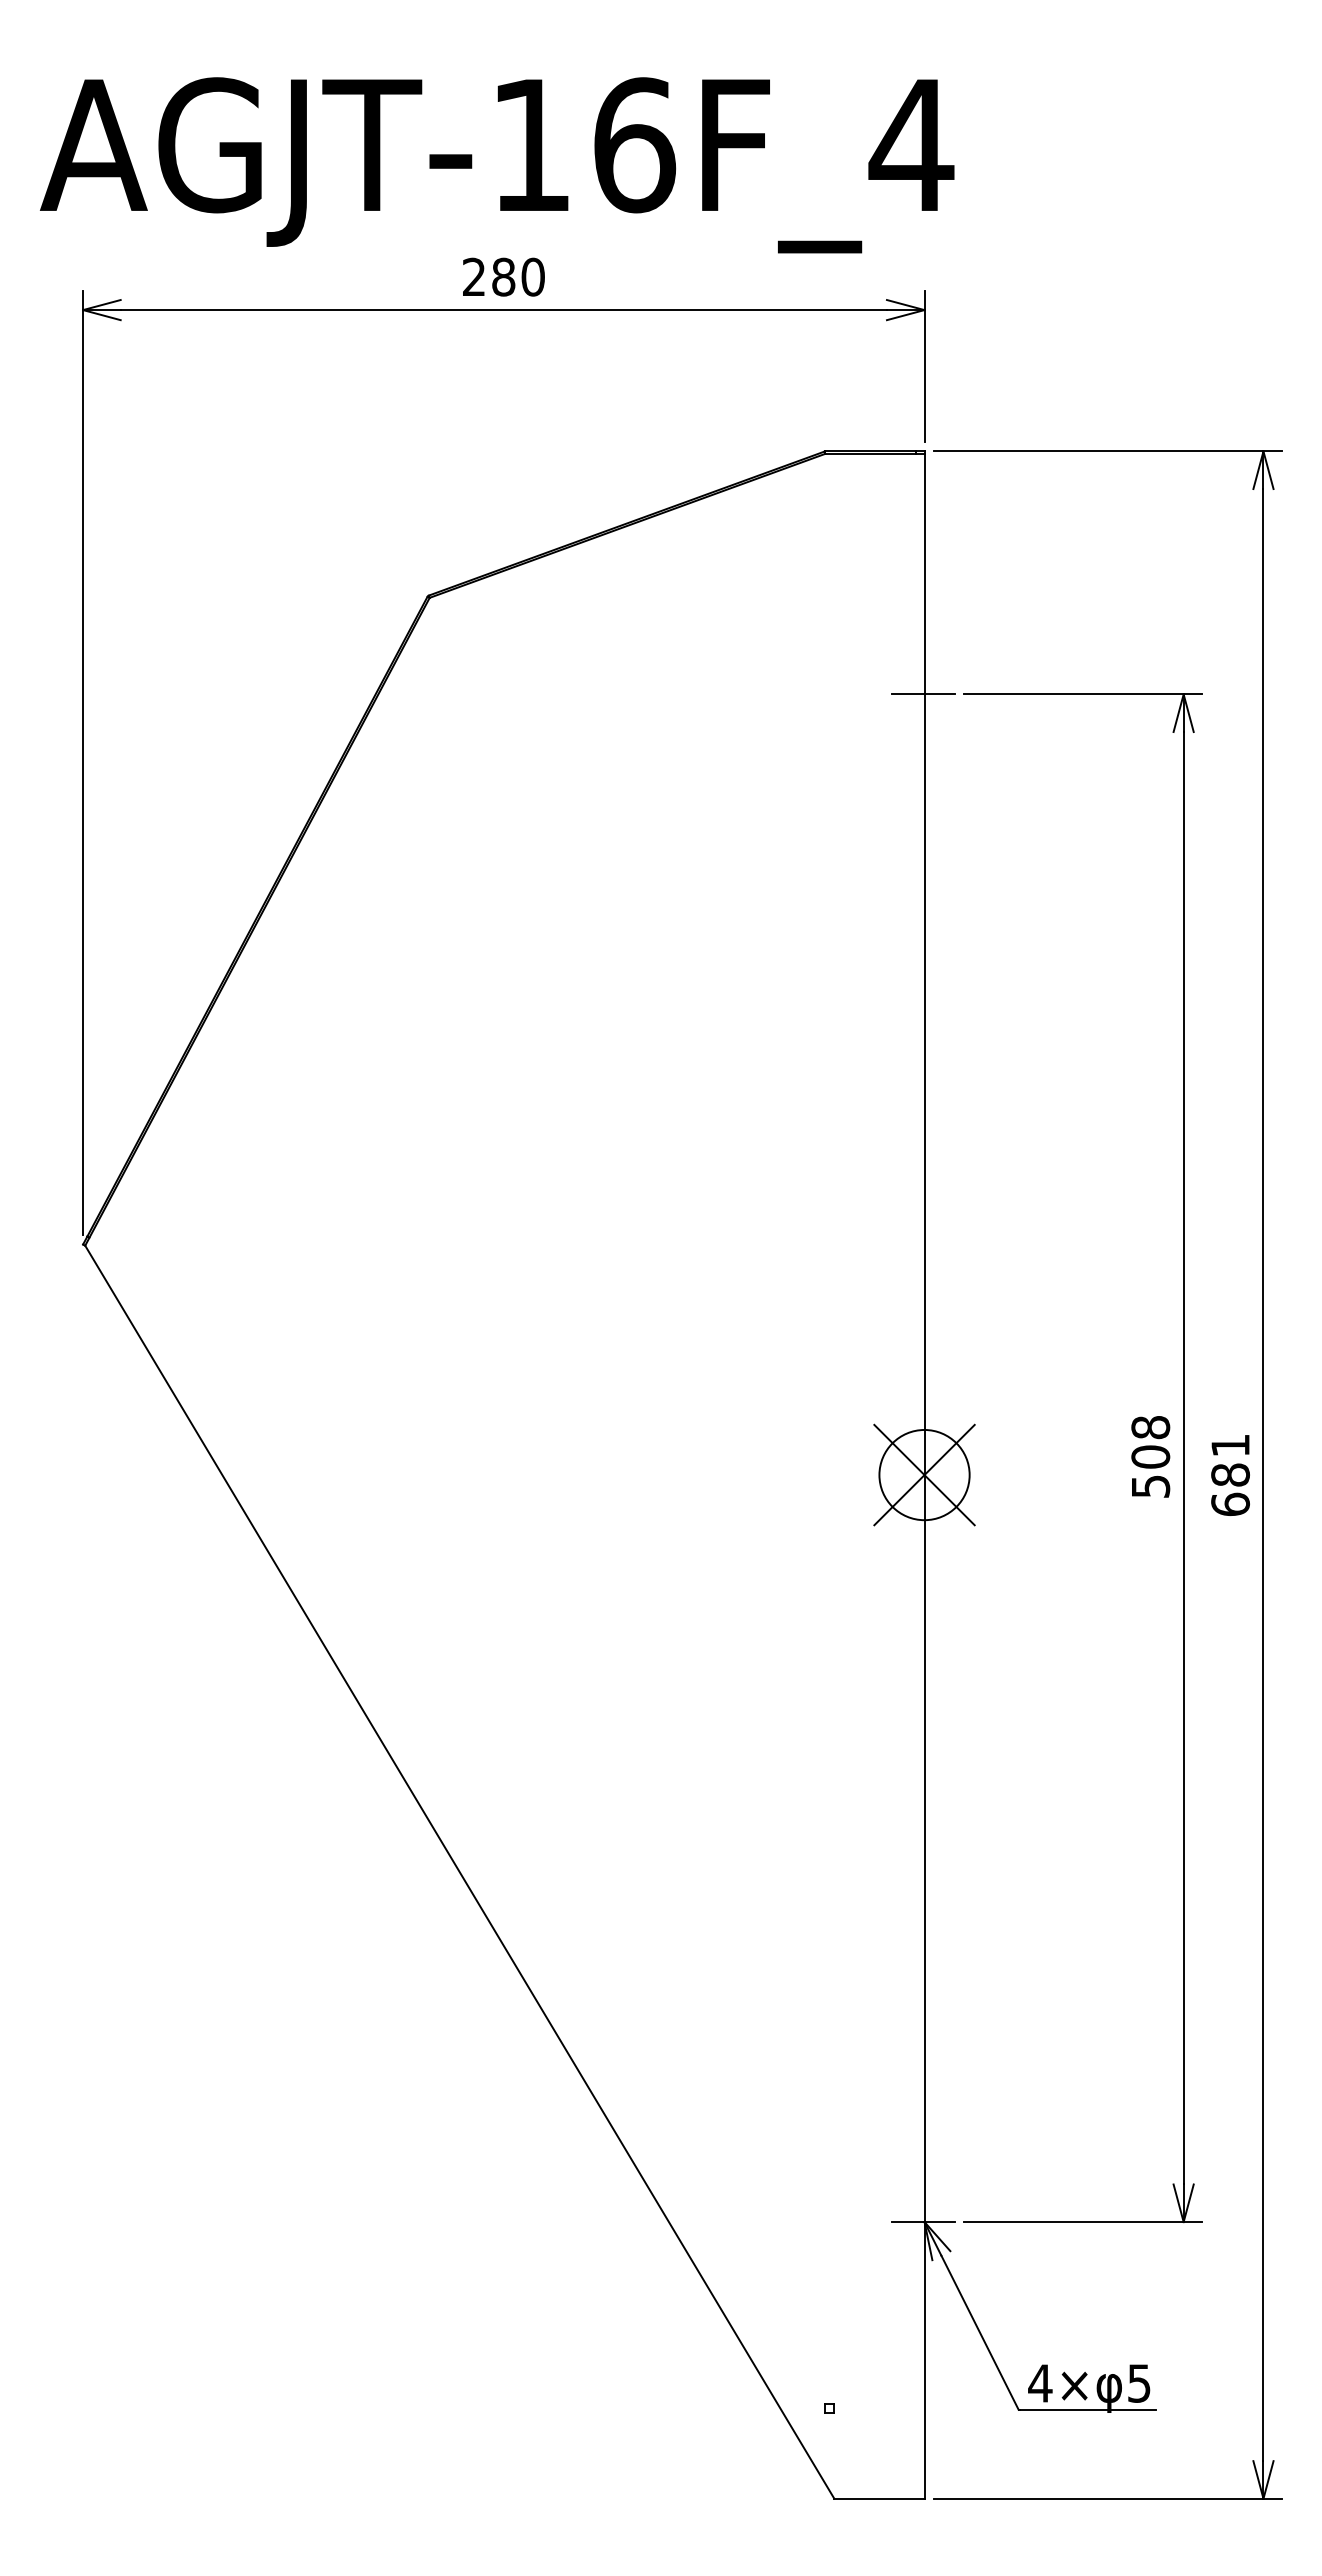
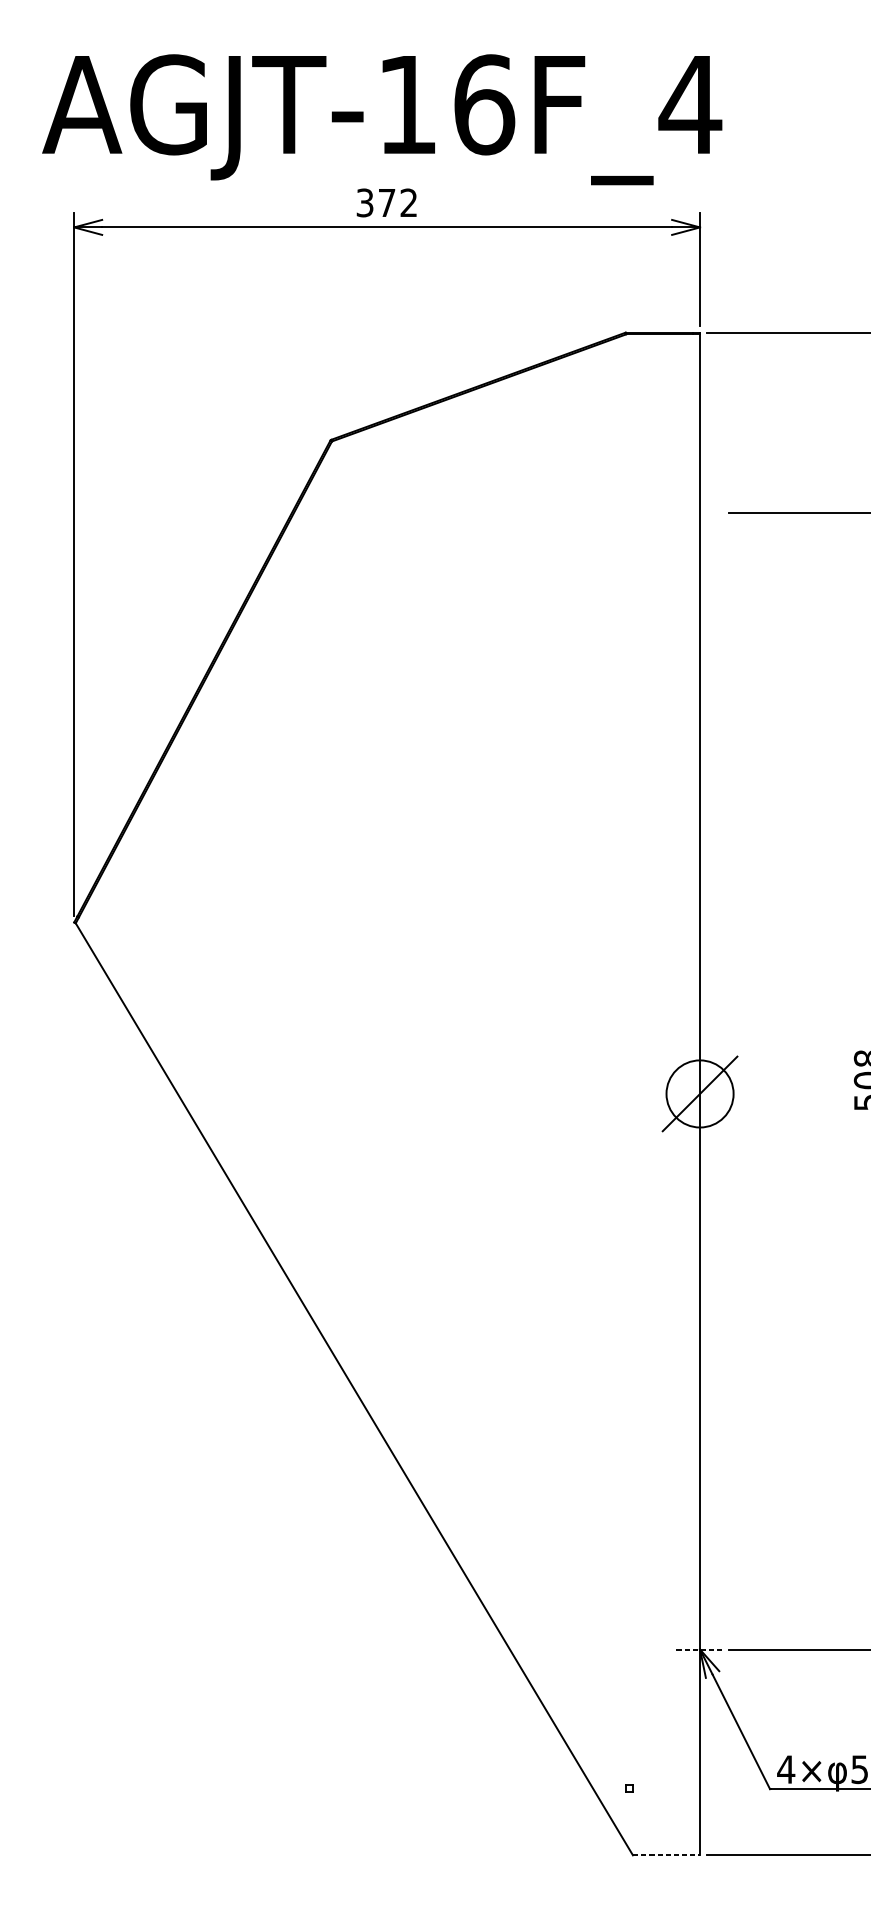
text: (503, 276) -> (386, 202), 280 -> 372
line: (923, 694) -> (699, 513), removed
line: (924, 1474) -> (700, 1093), removed
line: (922, 2222) -> (698, 1649), solid -> dashed
line: (879, 2498) -> (666, 1855), solid -> dashed

